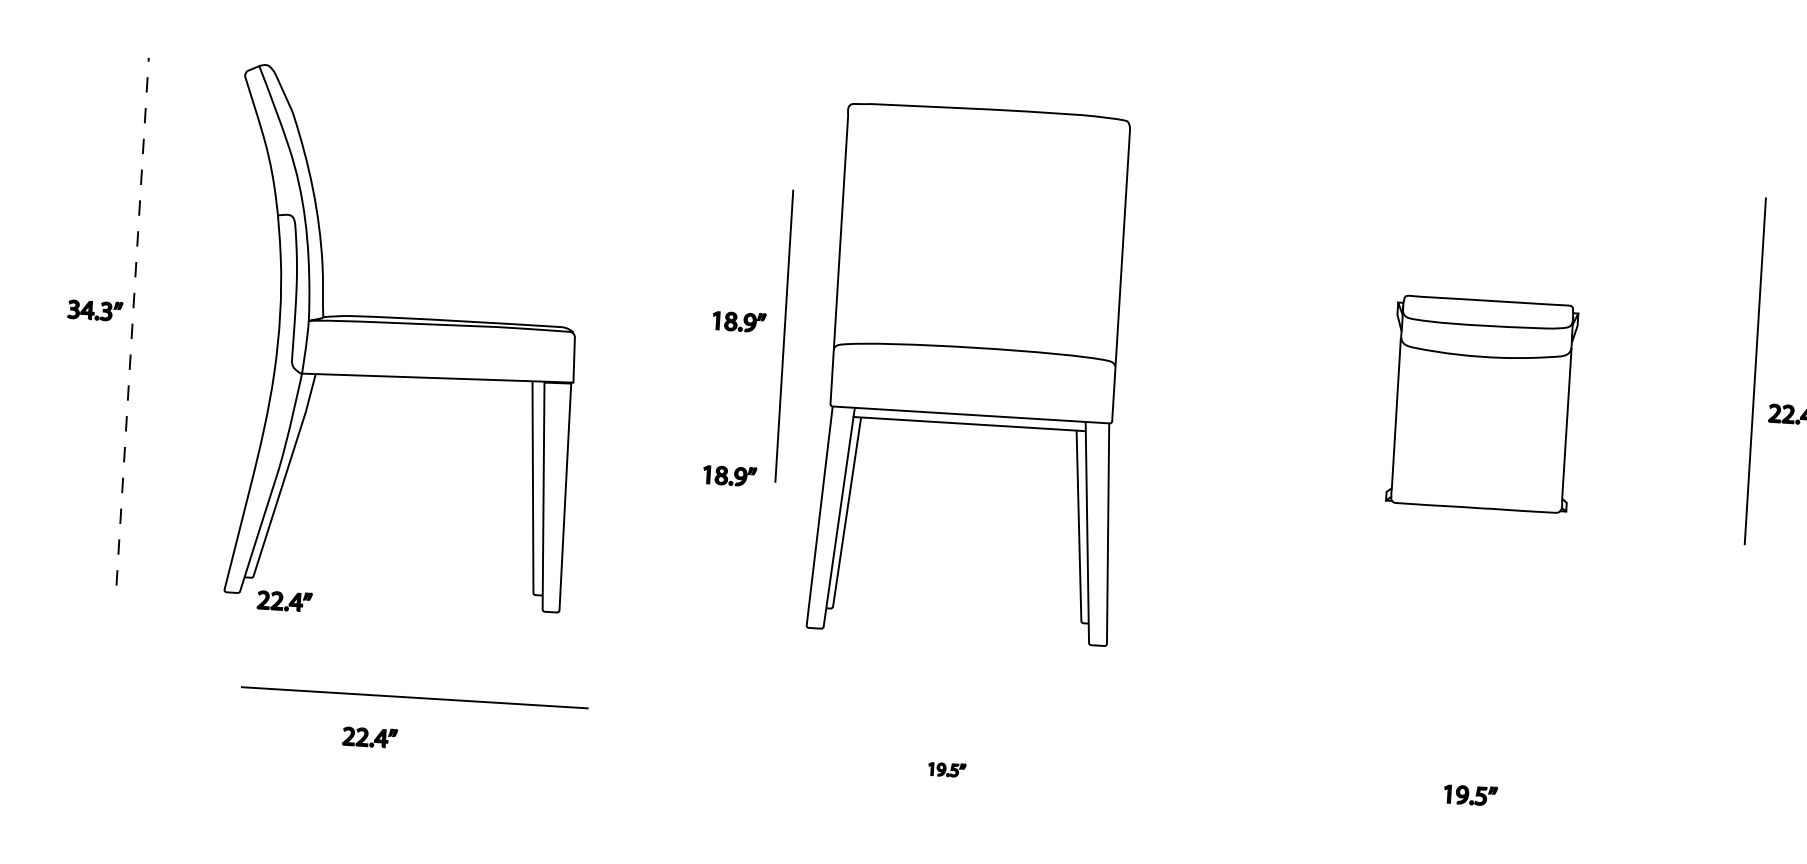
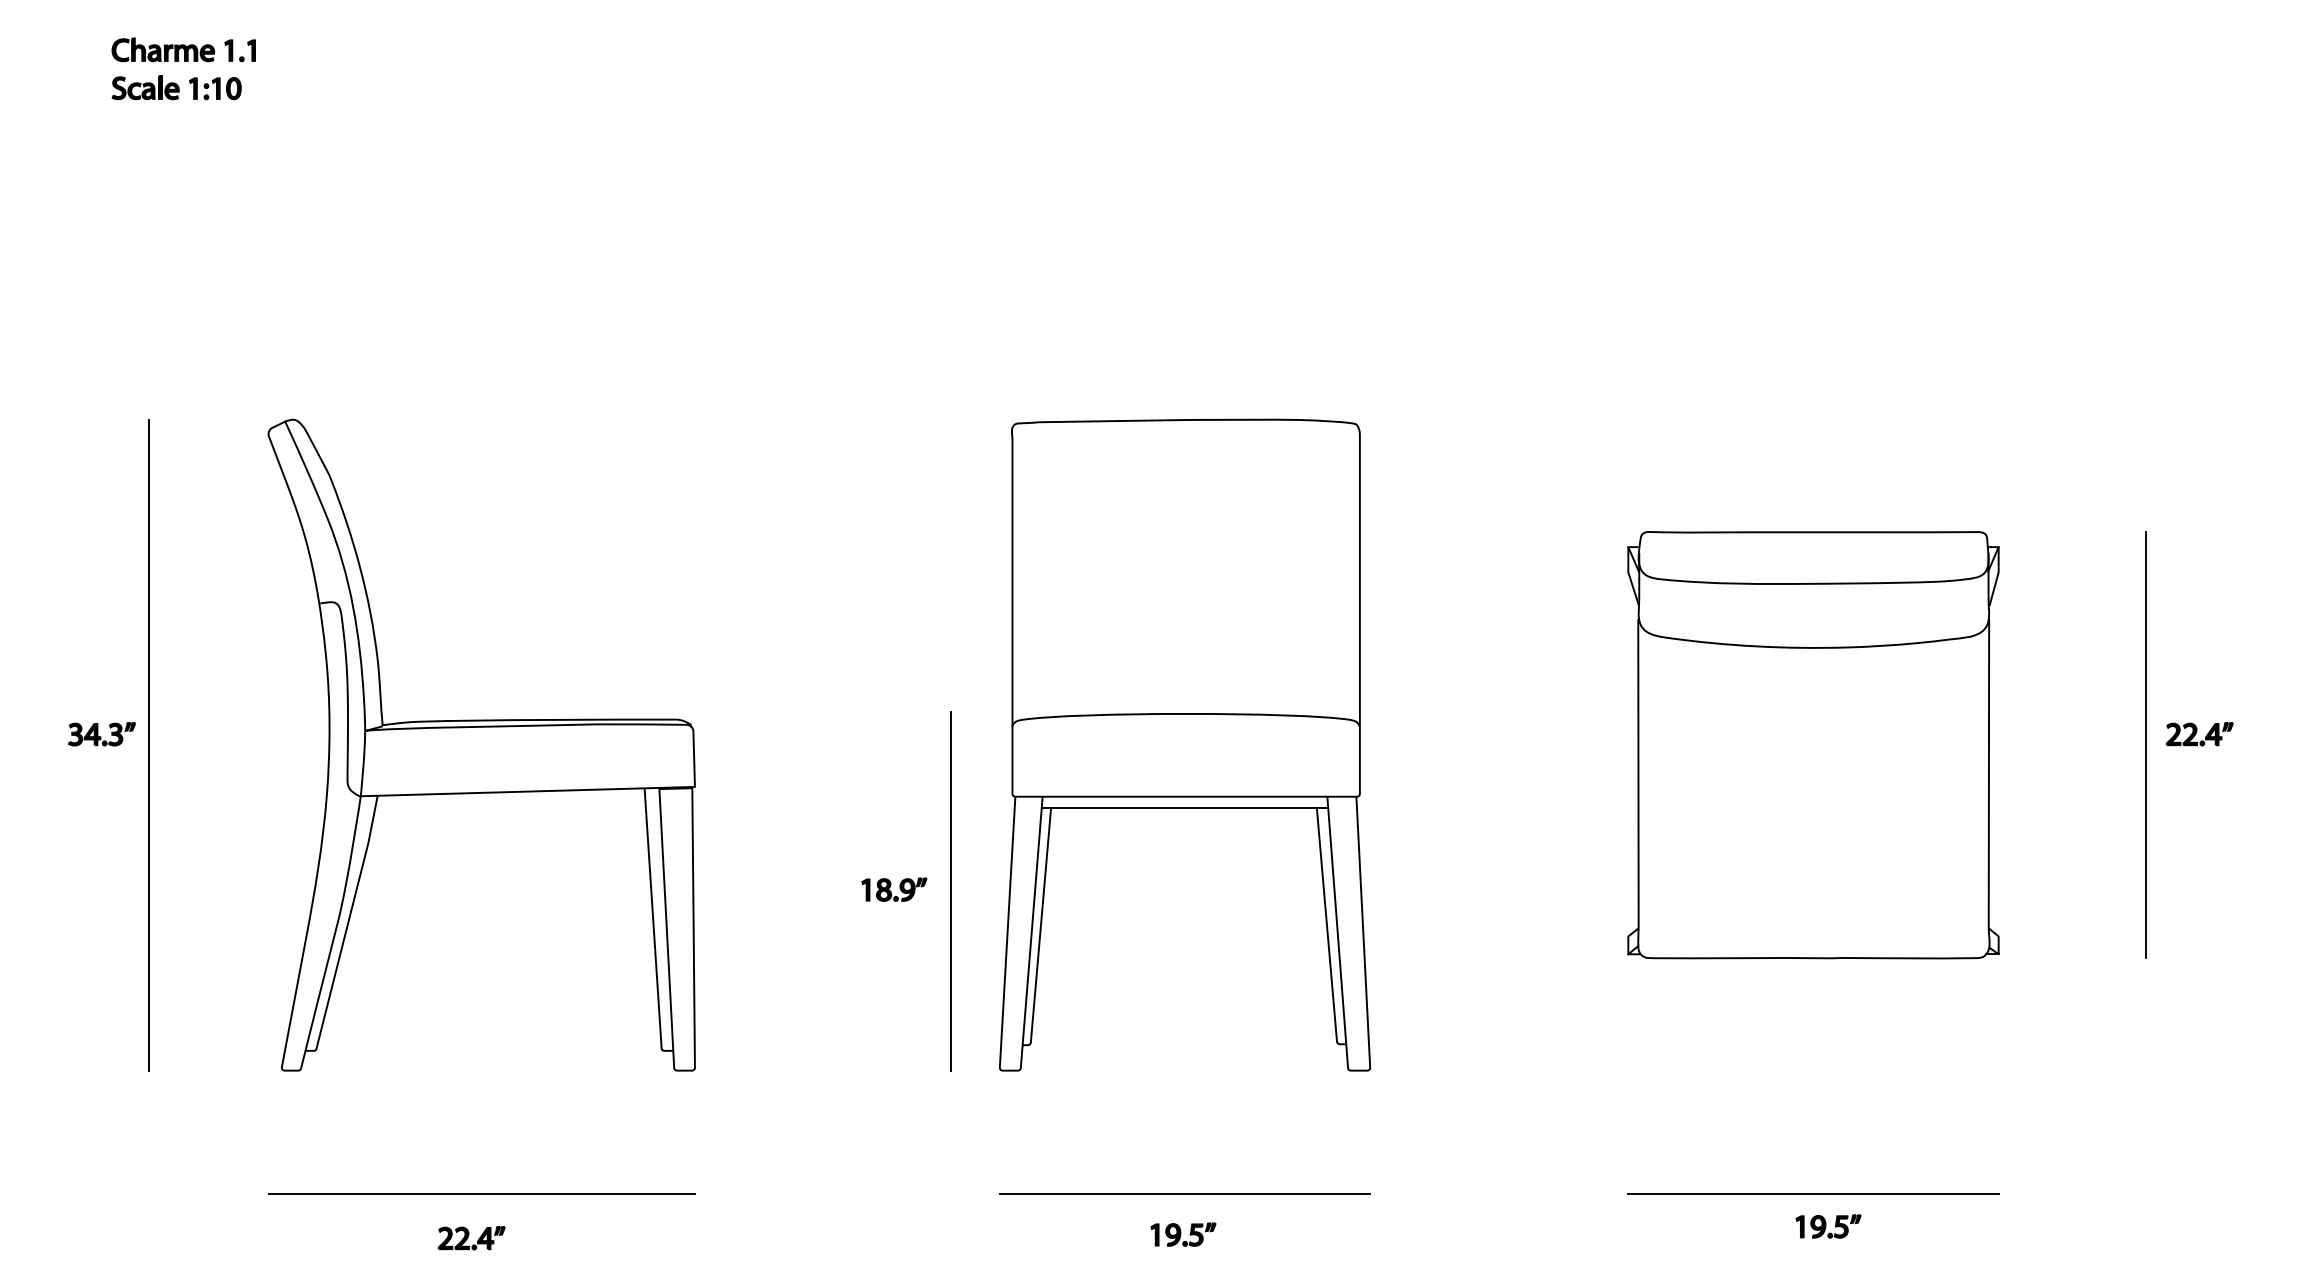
line: (132, 321) -> (148, 744), dashed -> solid
part: (739, 321) -> (894, 699), removed
line: (784, 336) -> (950, 891), moved
line: (1754, 370) -> (2145, 744), moved
part: (1482, 404) -> (1813, 745), size x1.67
part: (284, 601) -> (356, 1077), removed
line: (414, 697) -> (481, 1193), moved
line: (950, 737) -> (1184, 1194), added
line: (1460, 768) -> (1813, 1194), added
part: (947, 769) -> (1183, 1234), size x1.43

